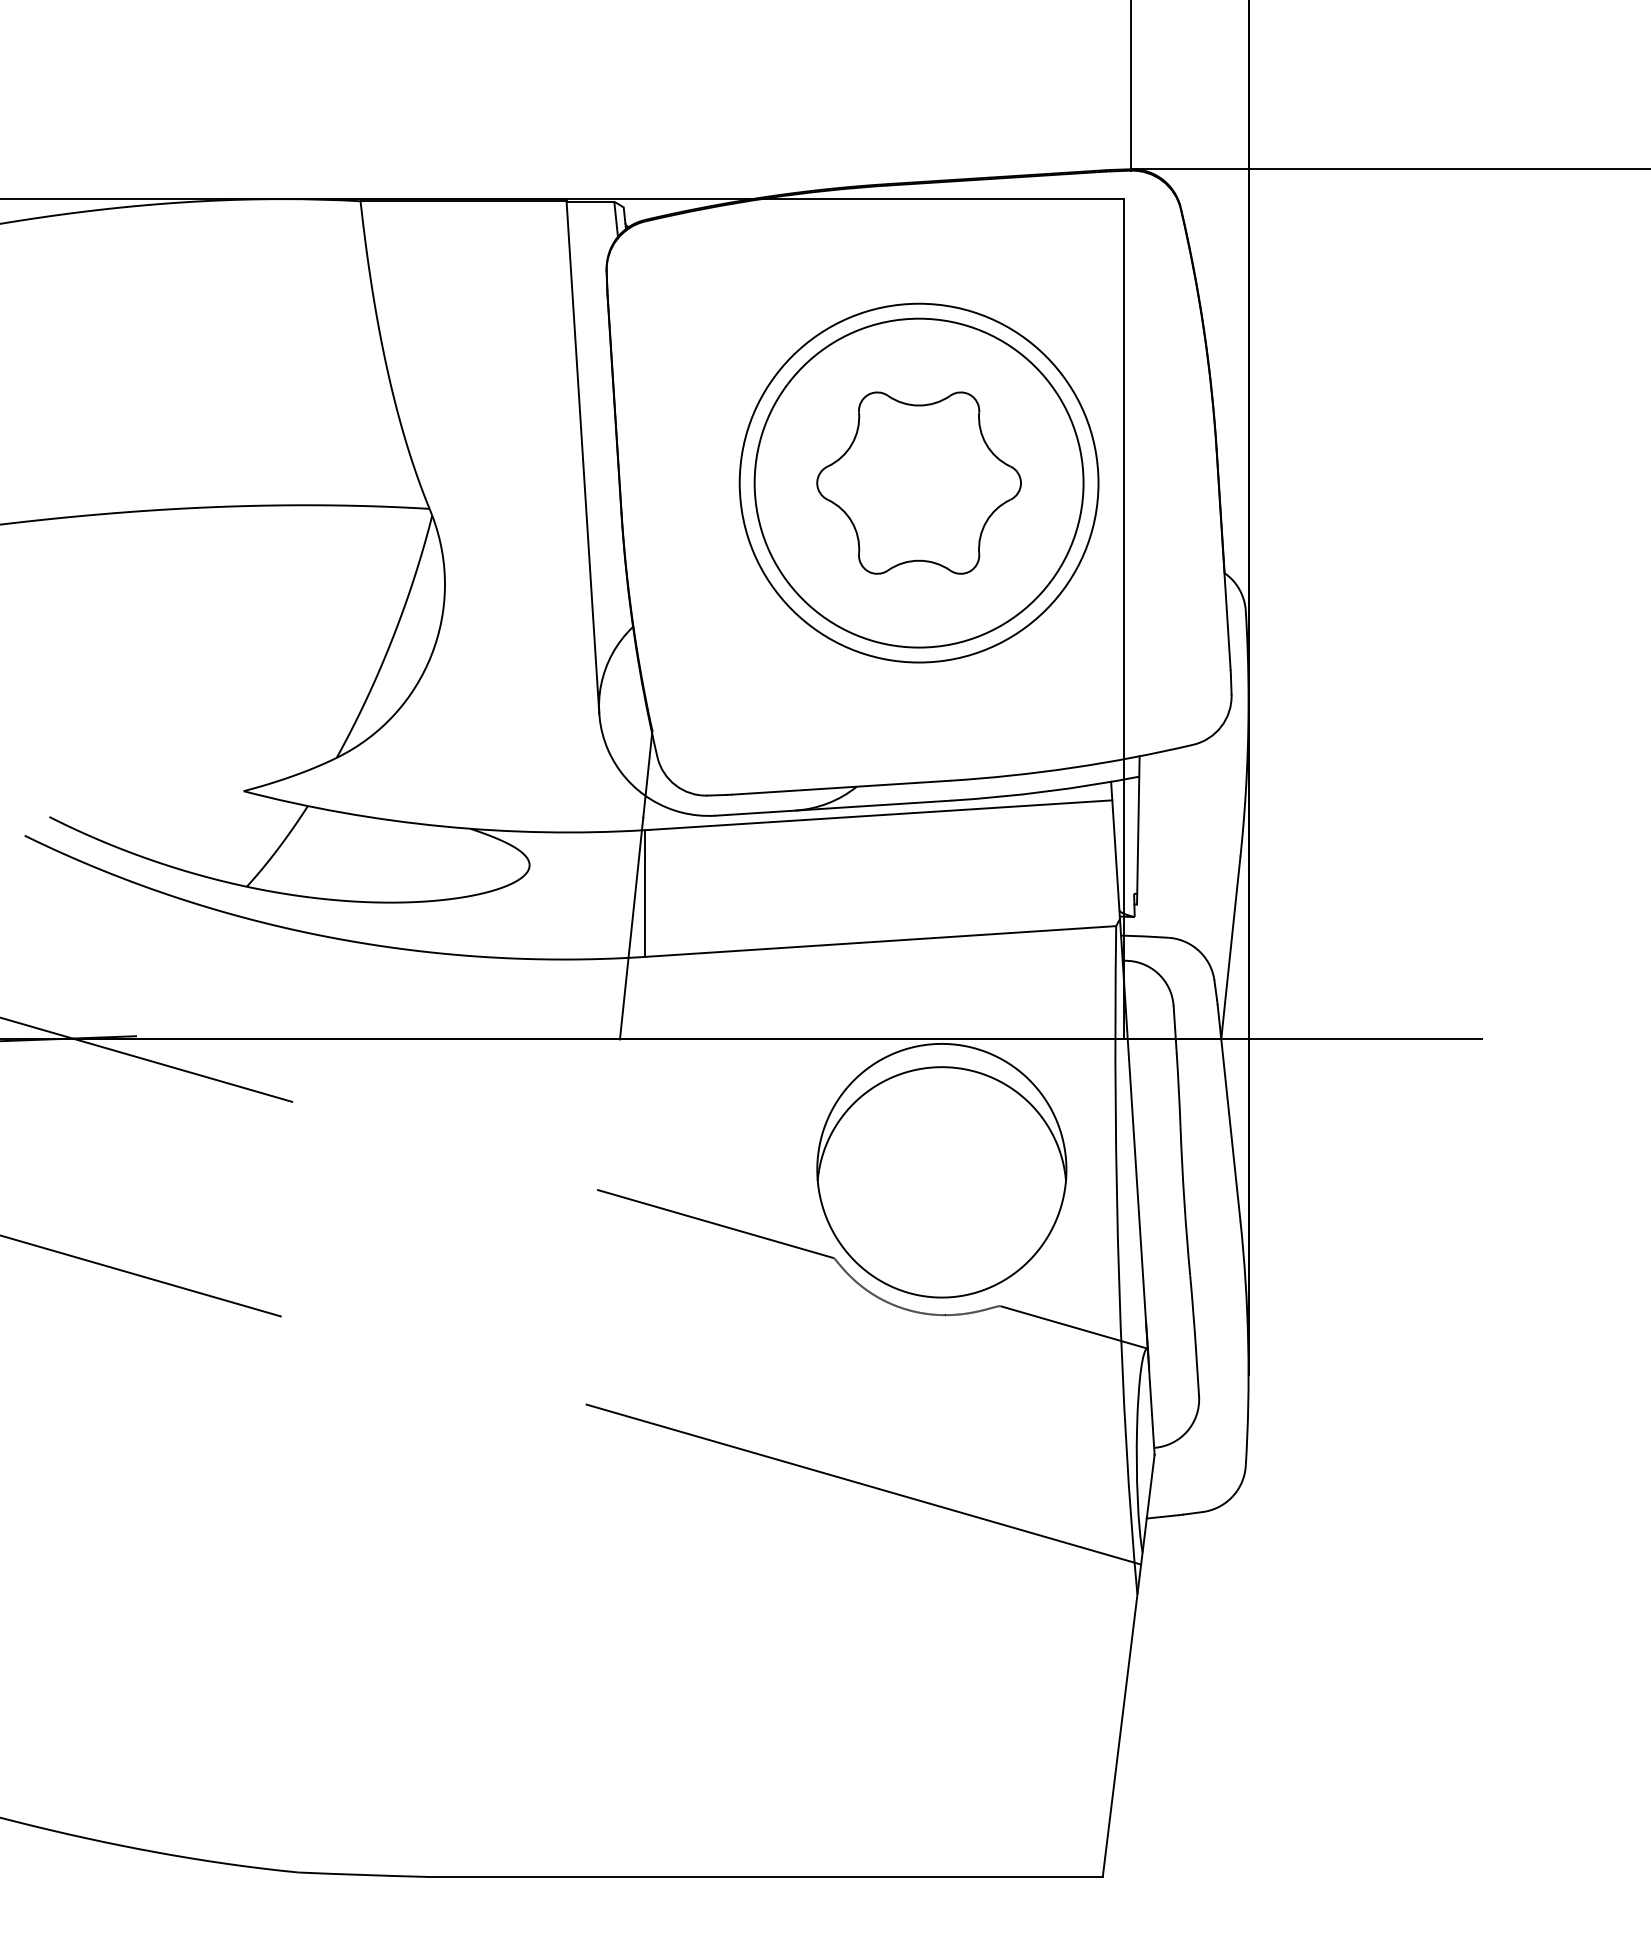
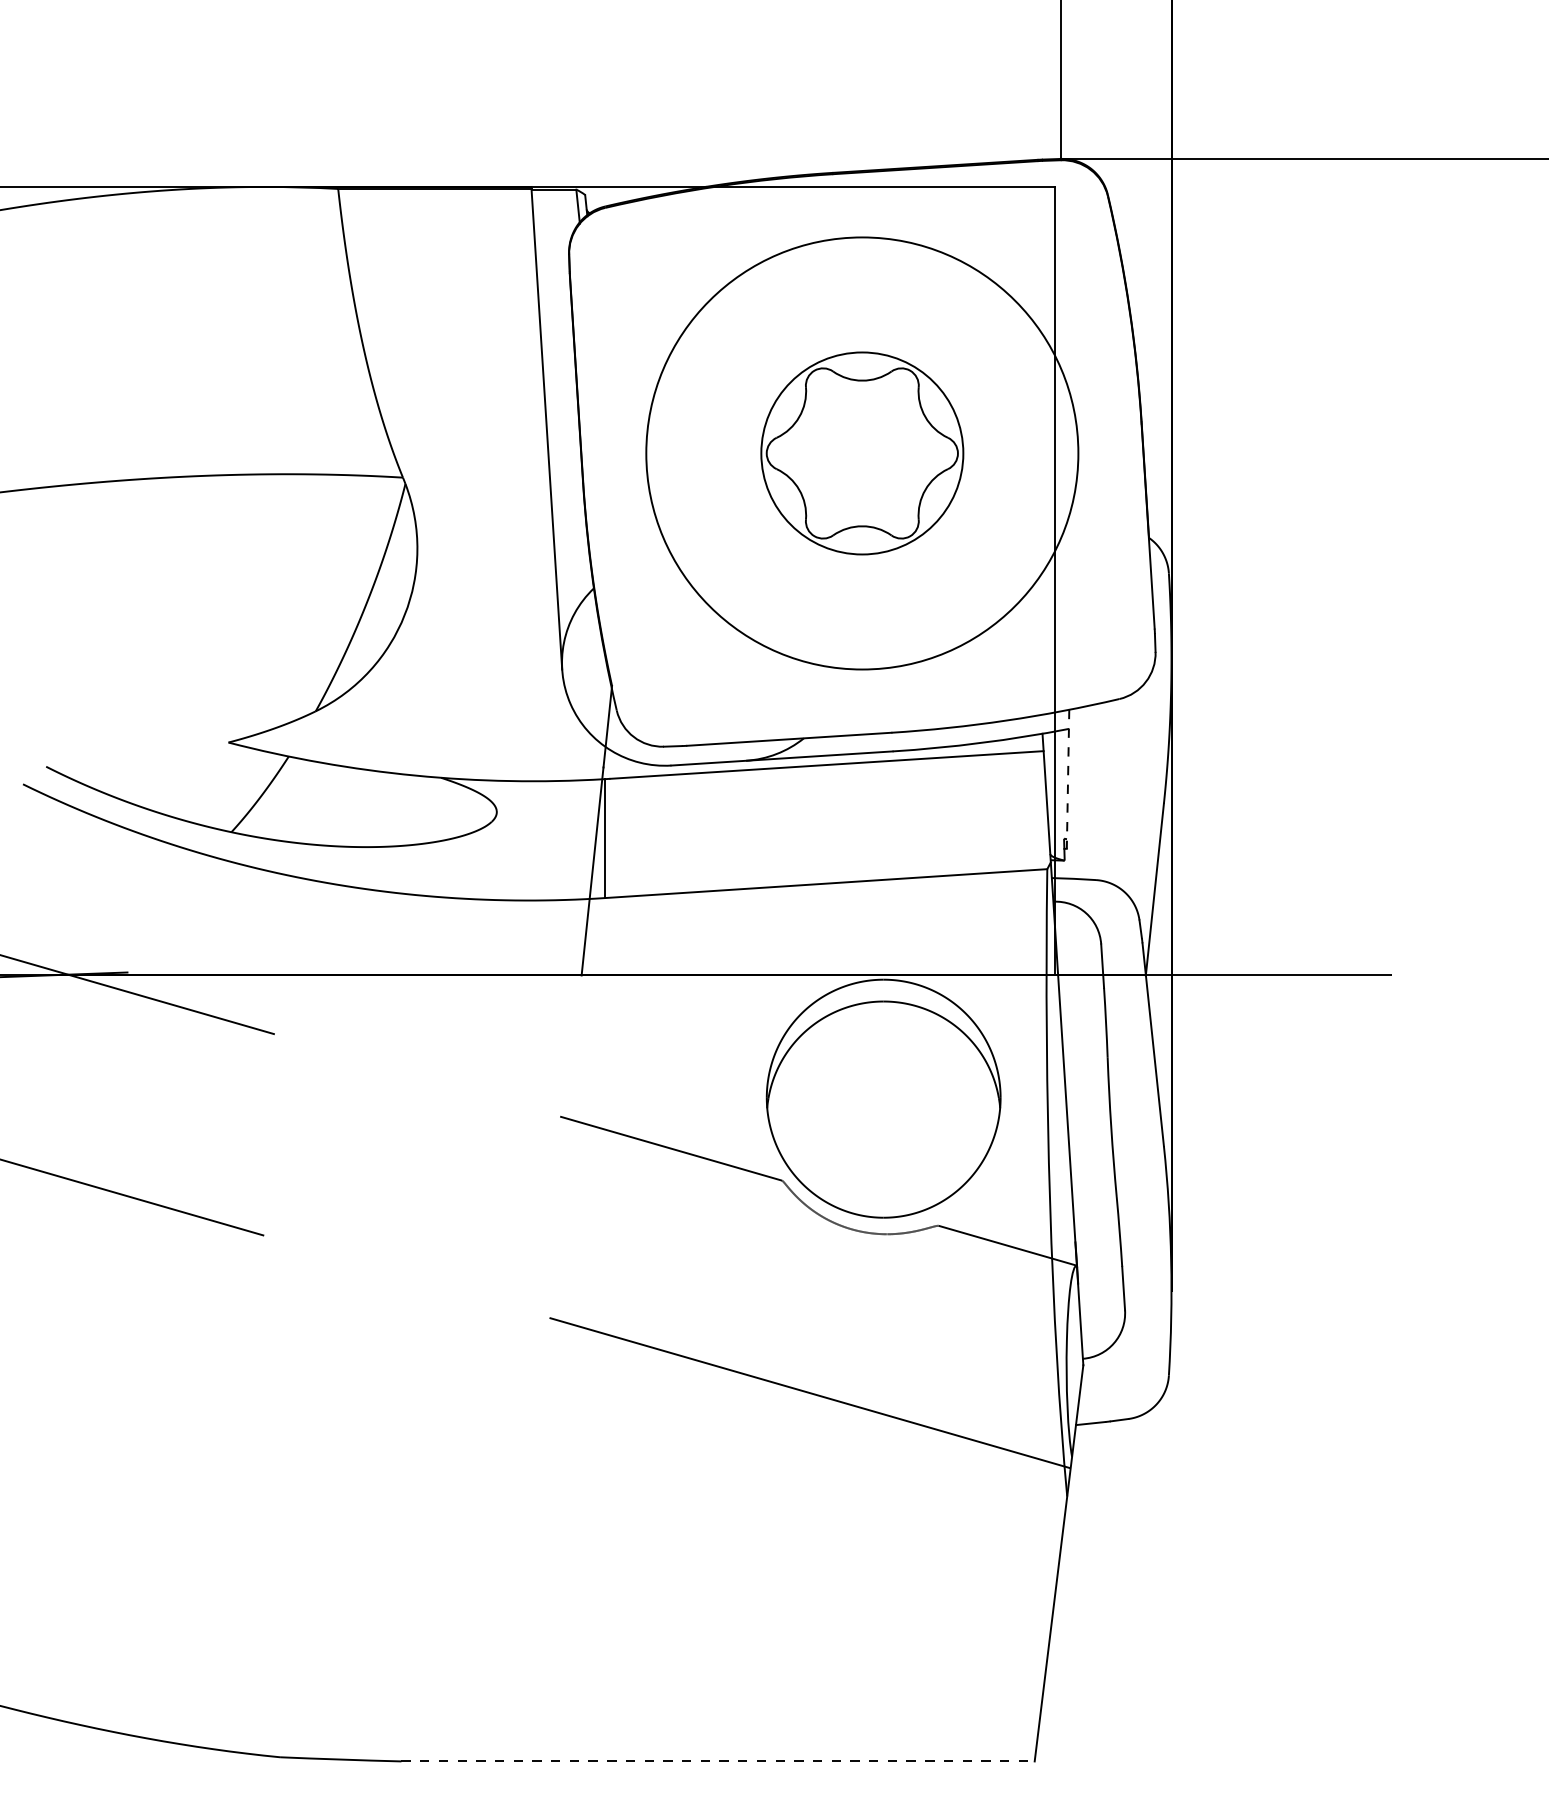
circle: (918, 482) -> (861, 452), size x0.6
circle: (918, 482) -> (861, 452), size x1.4
line: (1138, 830) -> (1068, 779), solid -> dashed
line: (765, 1876) -> (718, 1761), solid -> dashed

